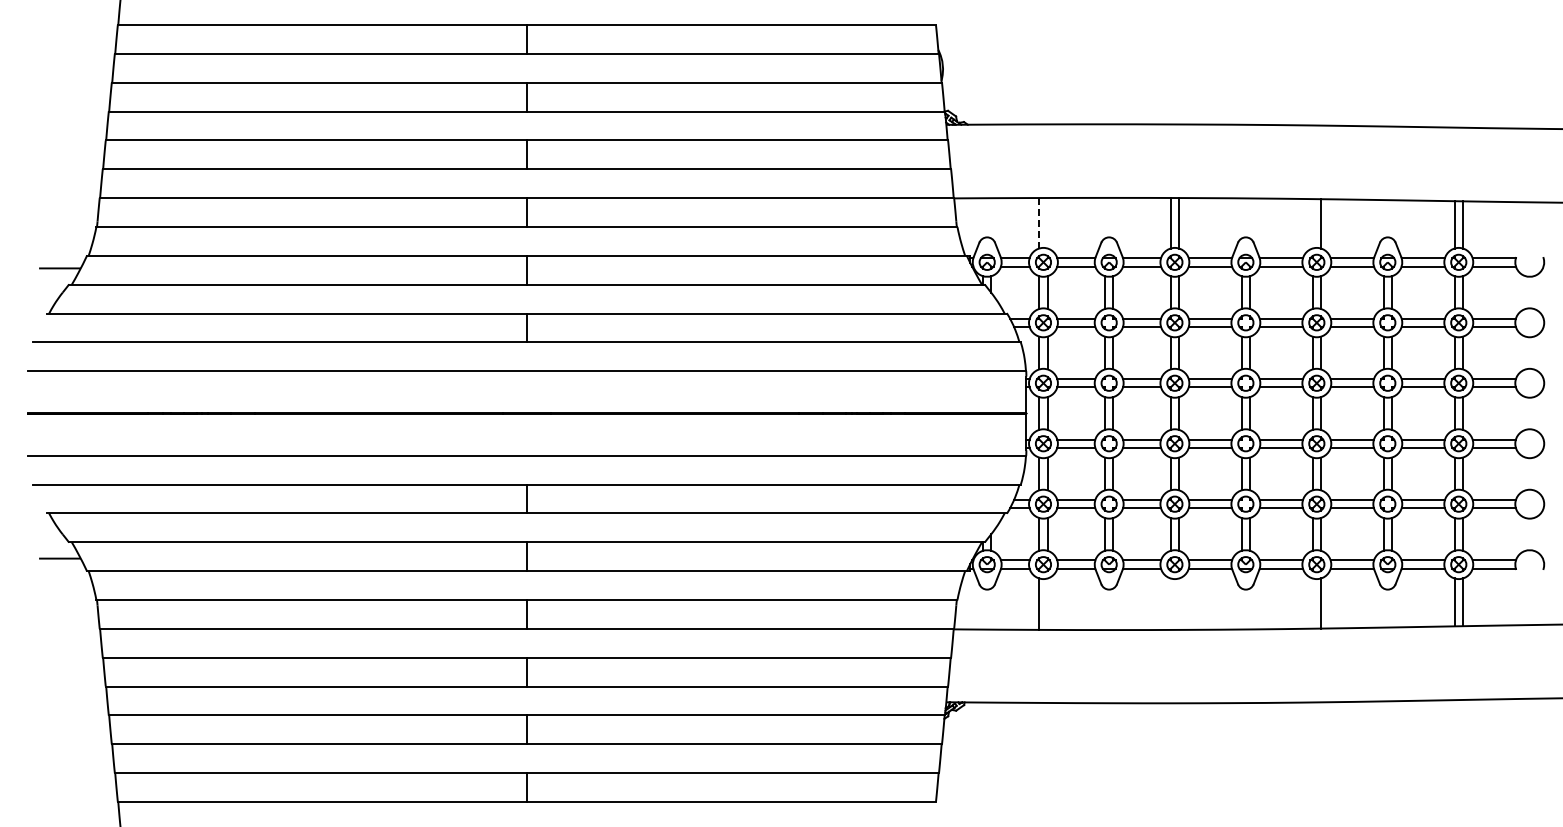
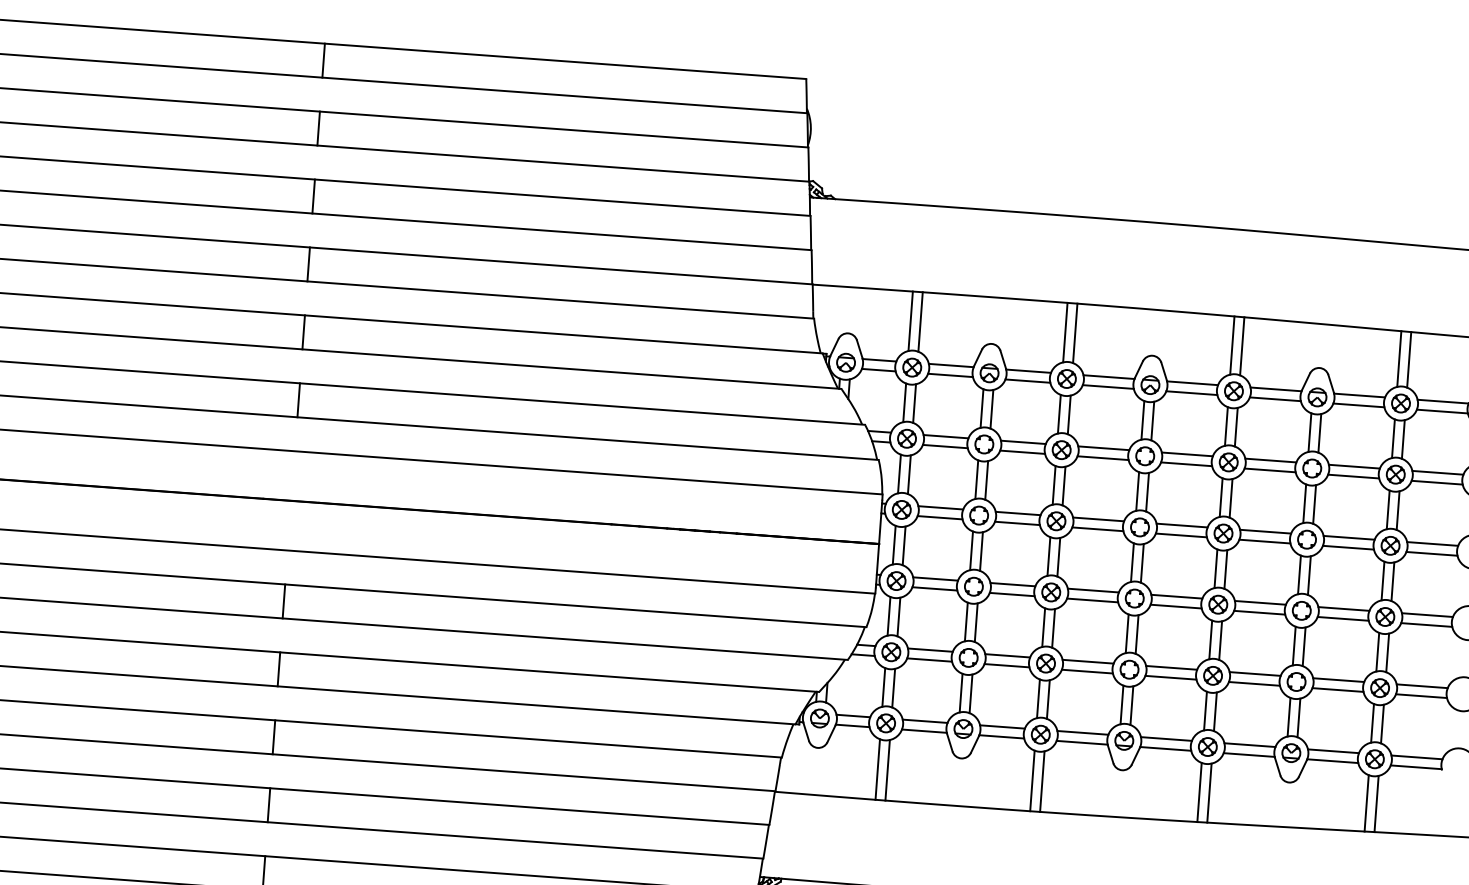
line: (1039, 222) -> (911, 320), dashed -> solid
line: (1047, 222) -> (920, 321), added
line: (1312, 223) -> (1232, 345), added
line: (1047, 603) -> (887, 769), added
line: (1170, 603) -> (1032, 780), added
line: (1179, 603) -> (1042, 780), added
line: (1312, 603) -> (1199, 792), added

